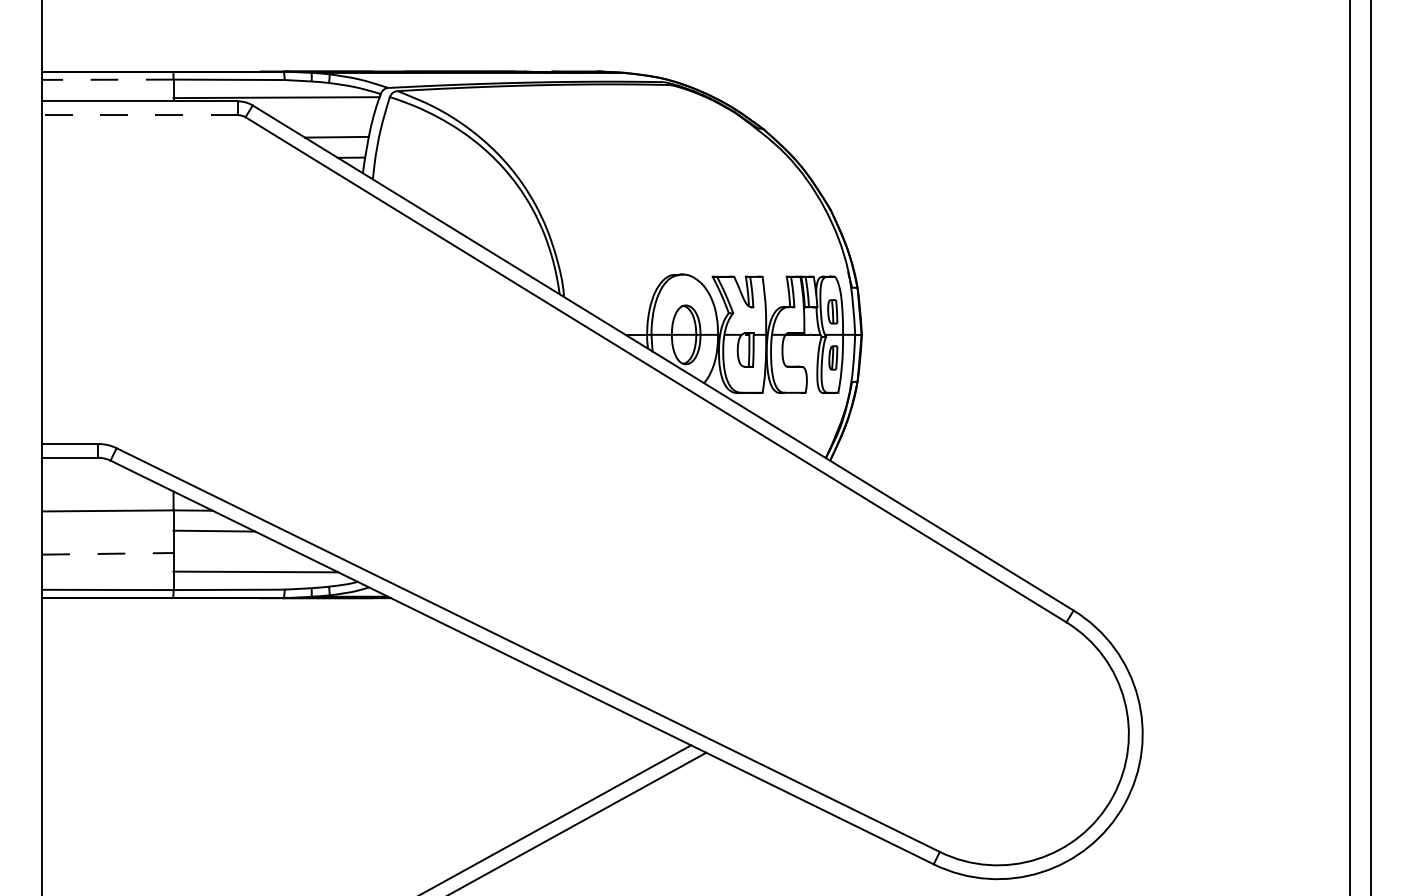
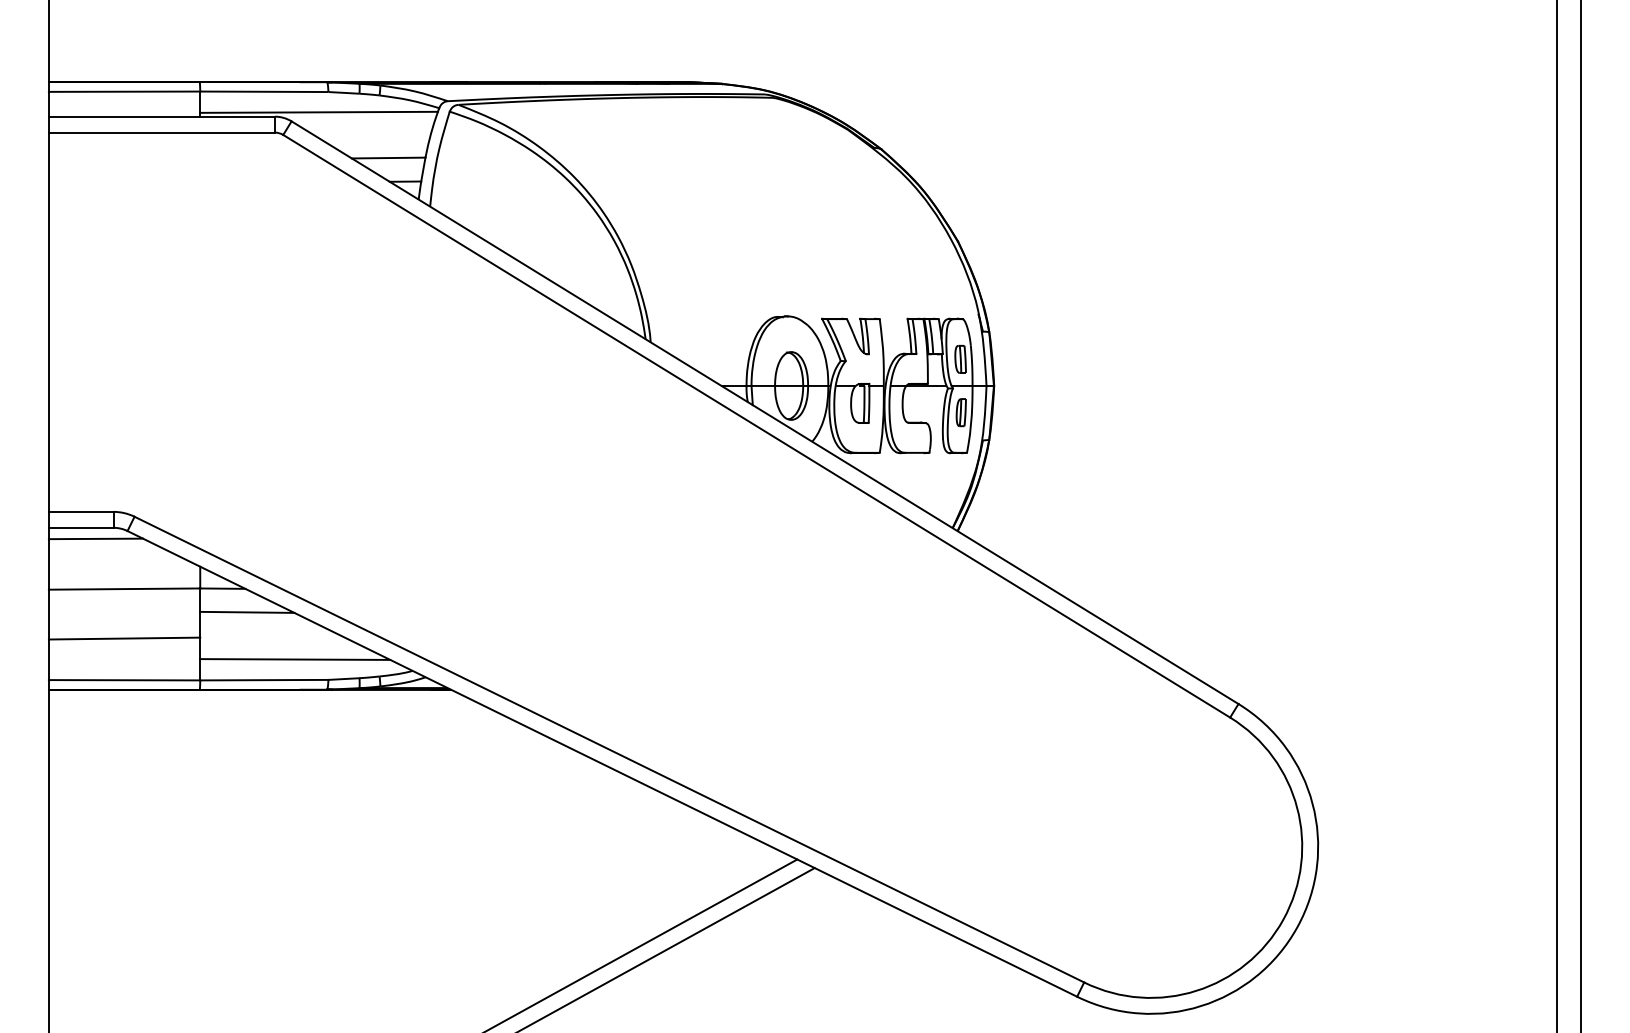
line: (107, 79) -> (124, 91), dashed -> solid
line: (139, 115) -> (161, 132), dashed -> solid
line: (82, 467) -> (95, 538), added
line: (107, 553) -> (124, 638), dashed -> solid

